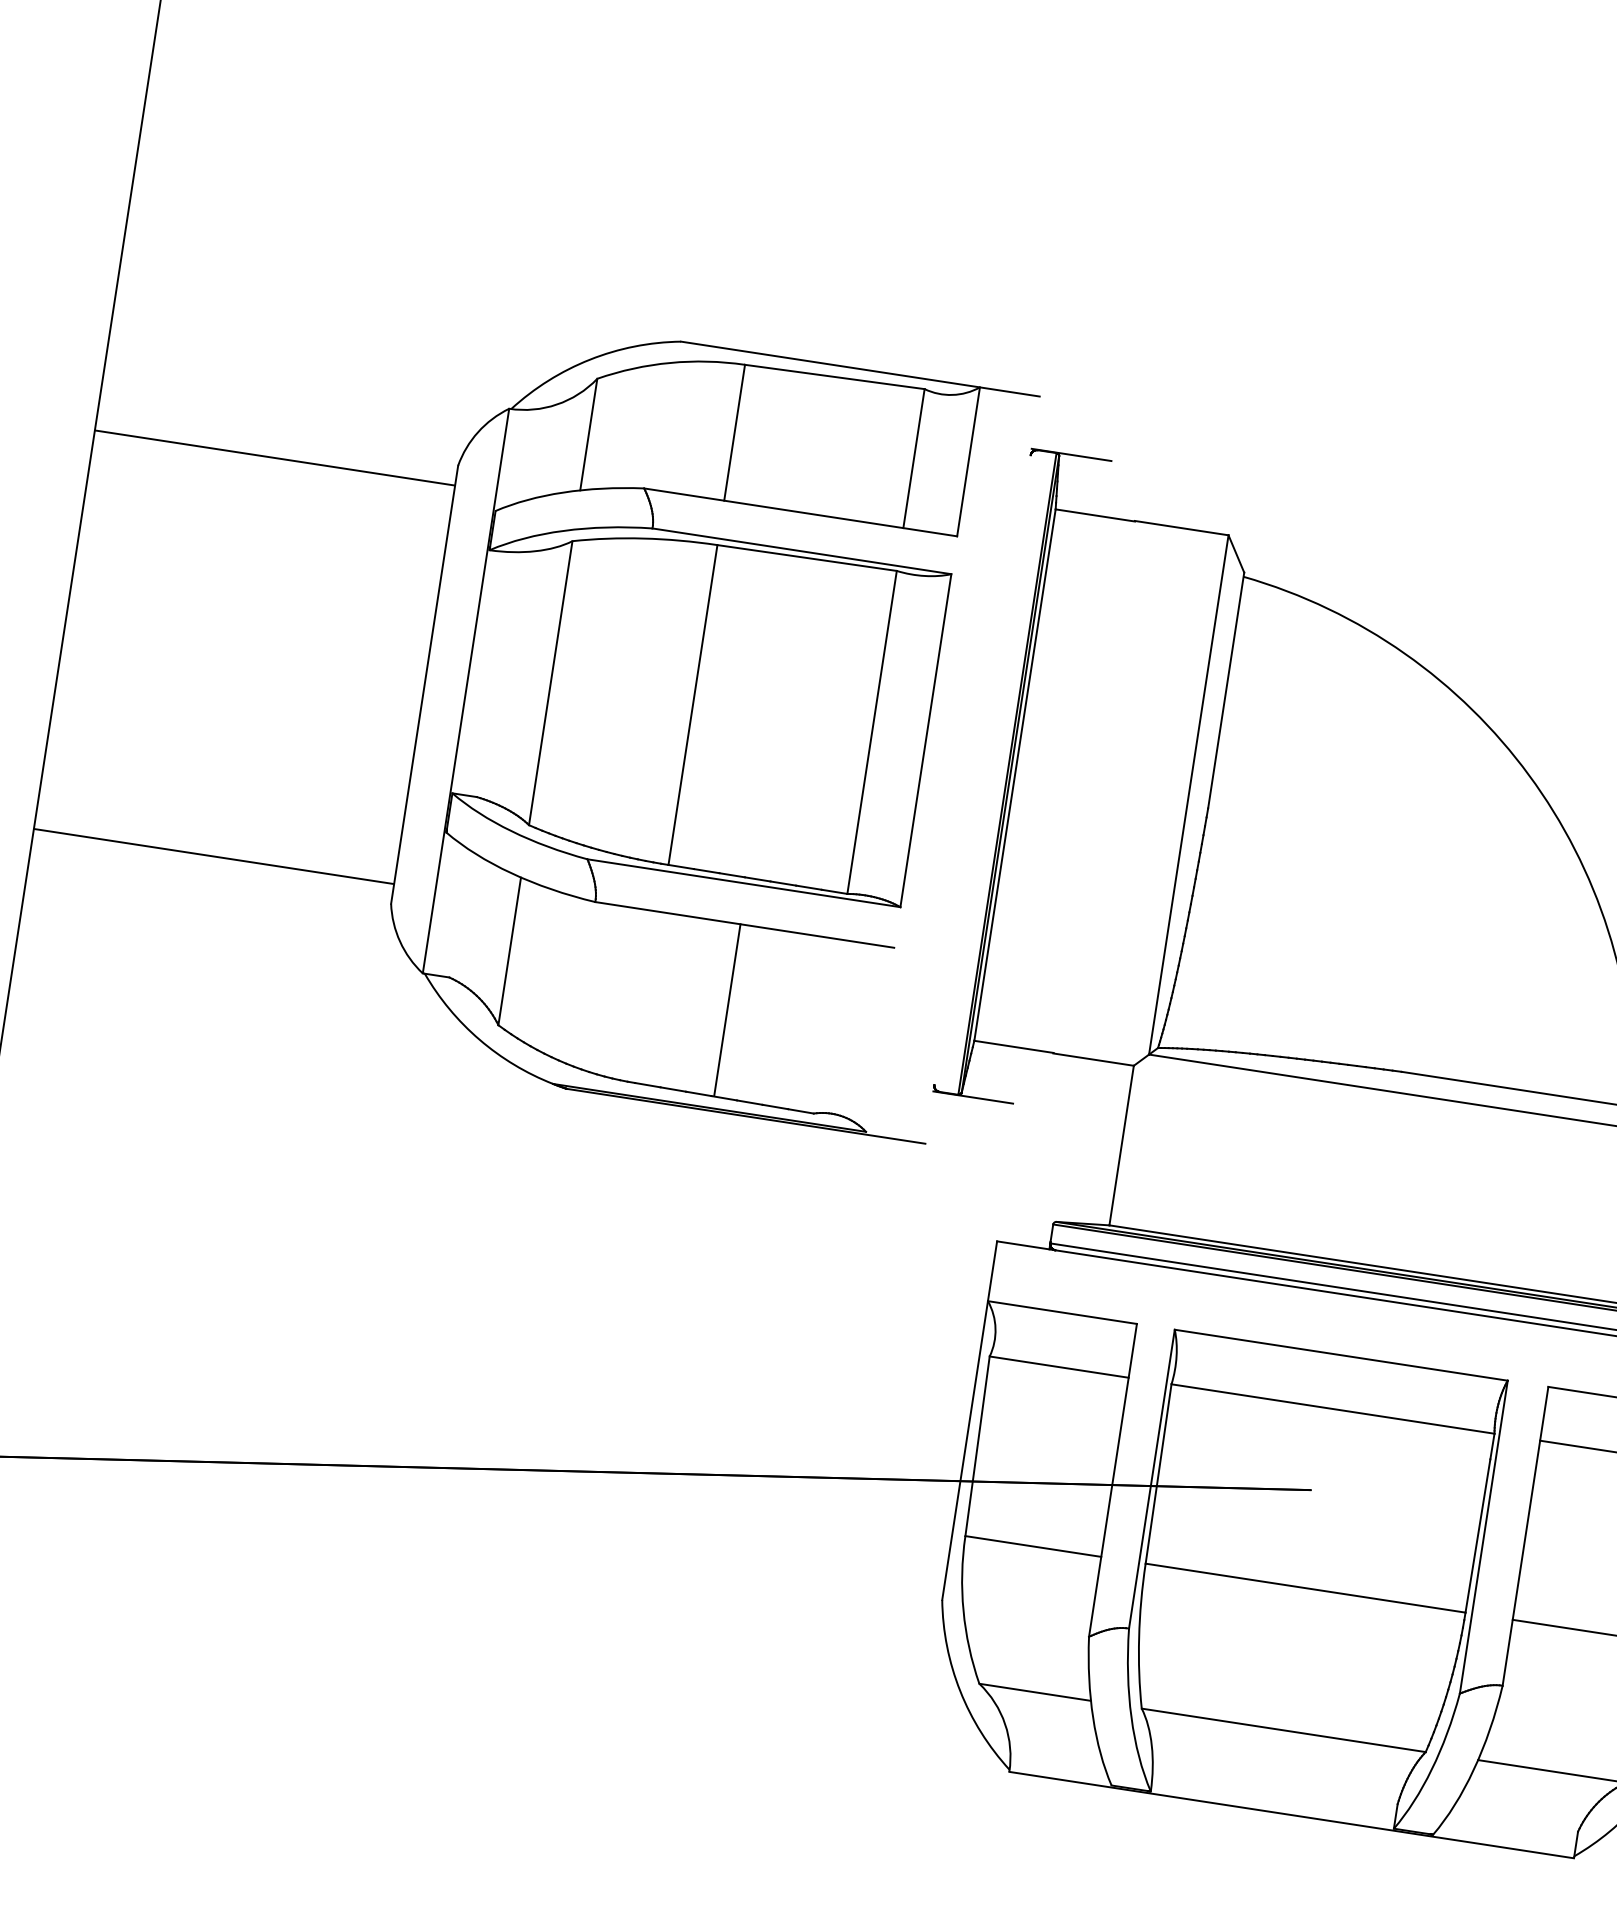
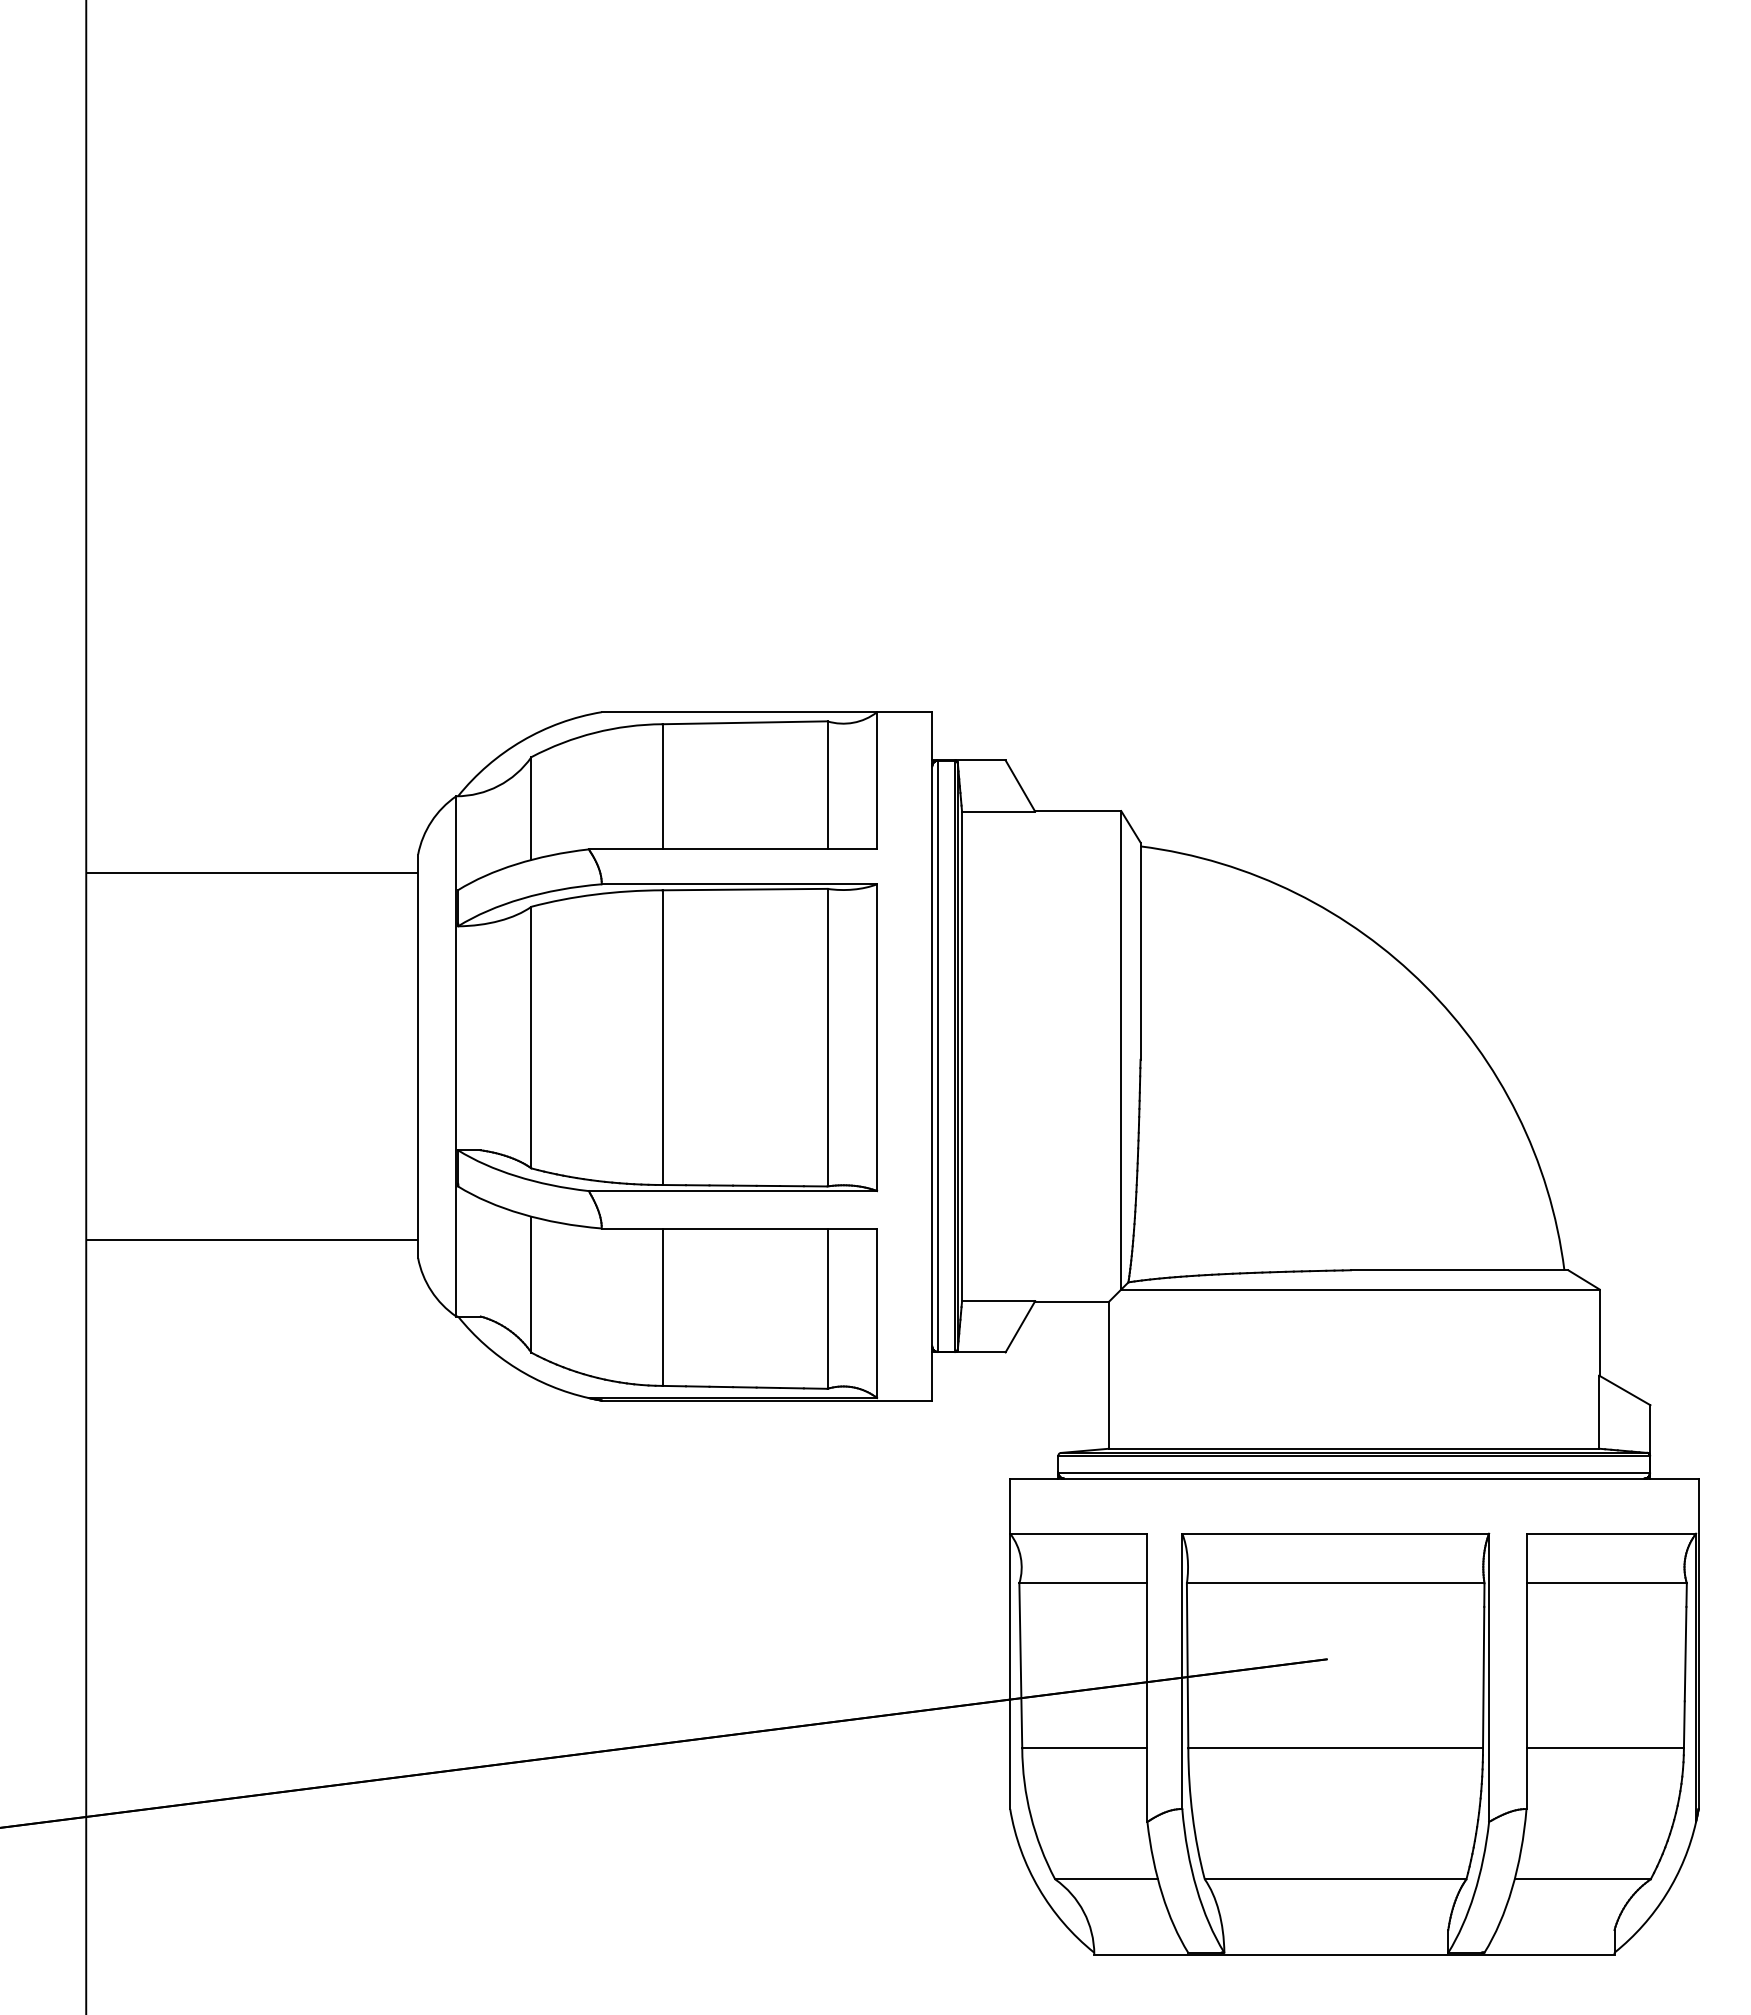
line: (1123, 490) -> (1020, 785), added
line: (982, 770) -> (932, 1056), added
line: (988, 771) -> (937, 1056), added
line: (727, 1008) -> (662, 1306), moved
line: (827, 1026) -> (827, 1308), added
line: (880, 1040) -> (877, 1313), added
line: (1033, 1077) -> (1020, 1326), added

